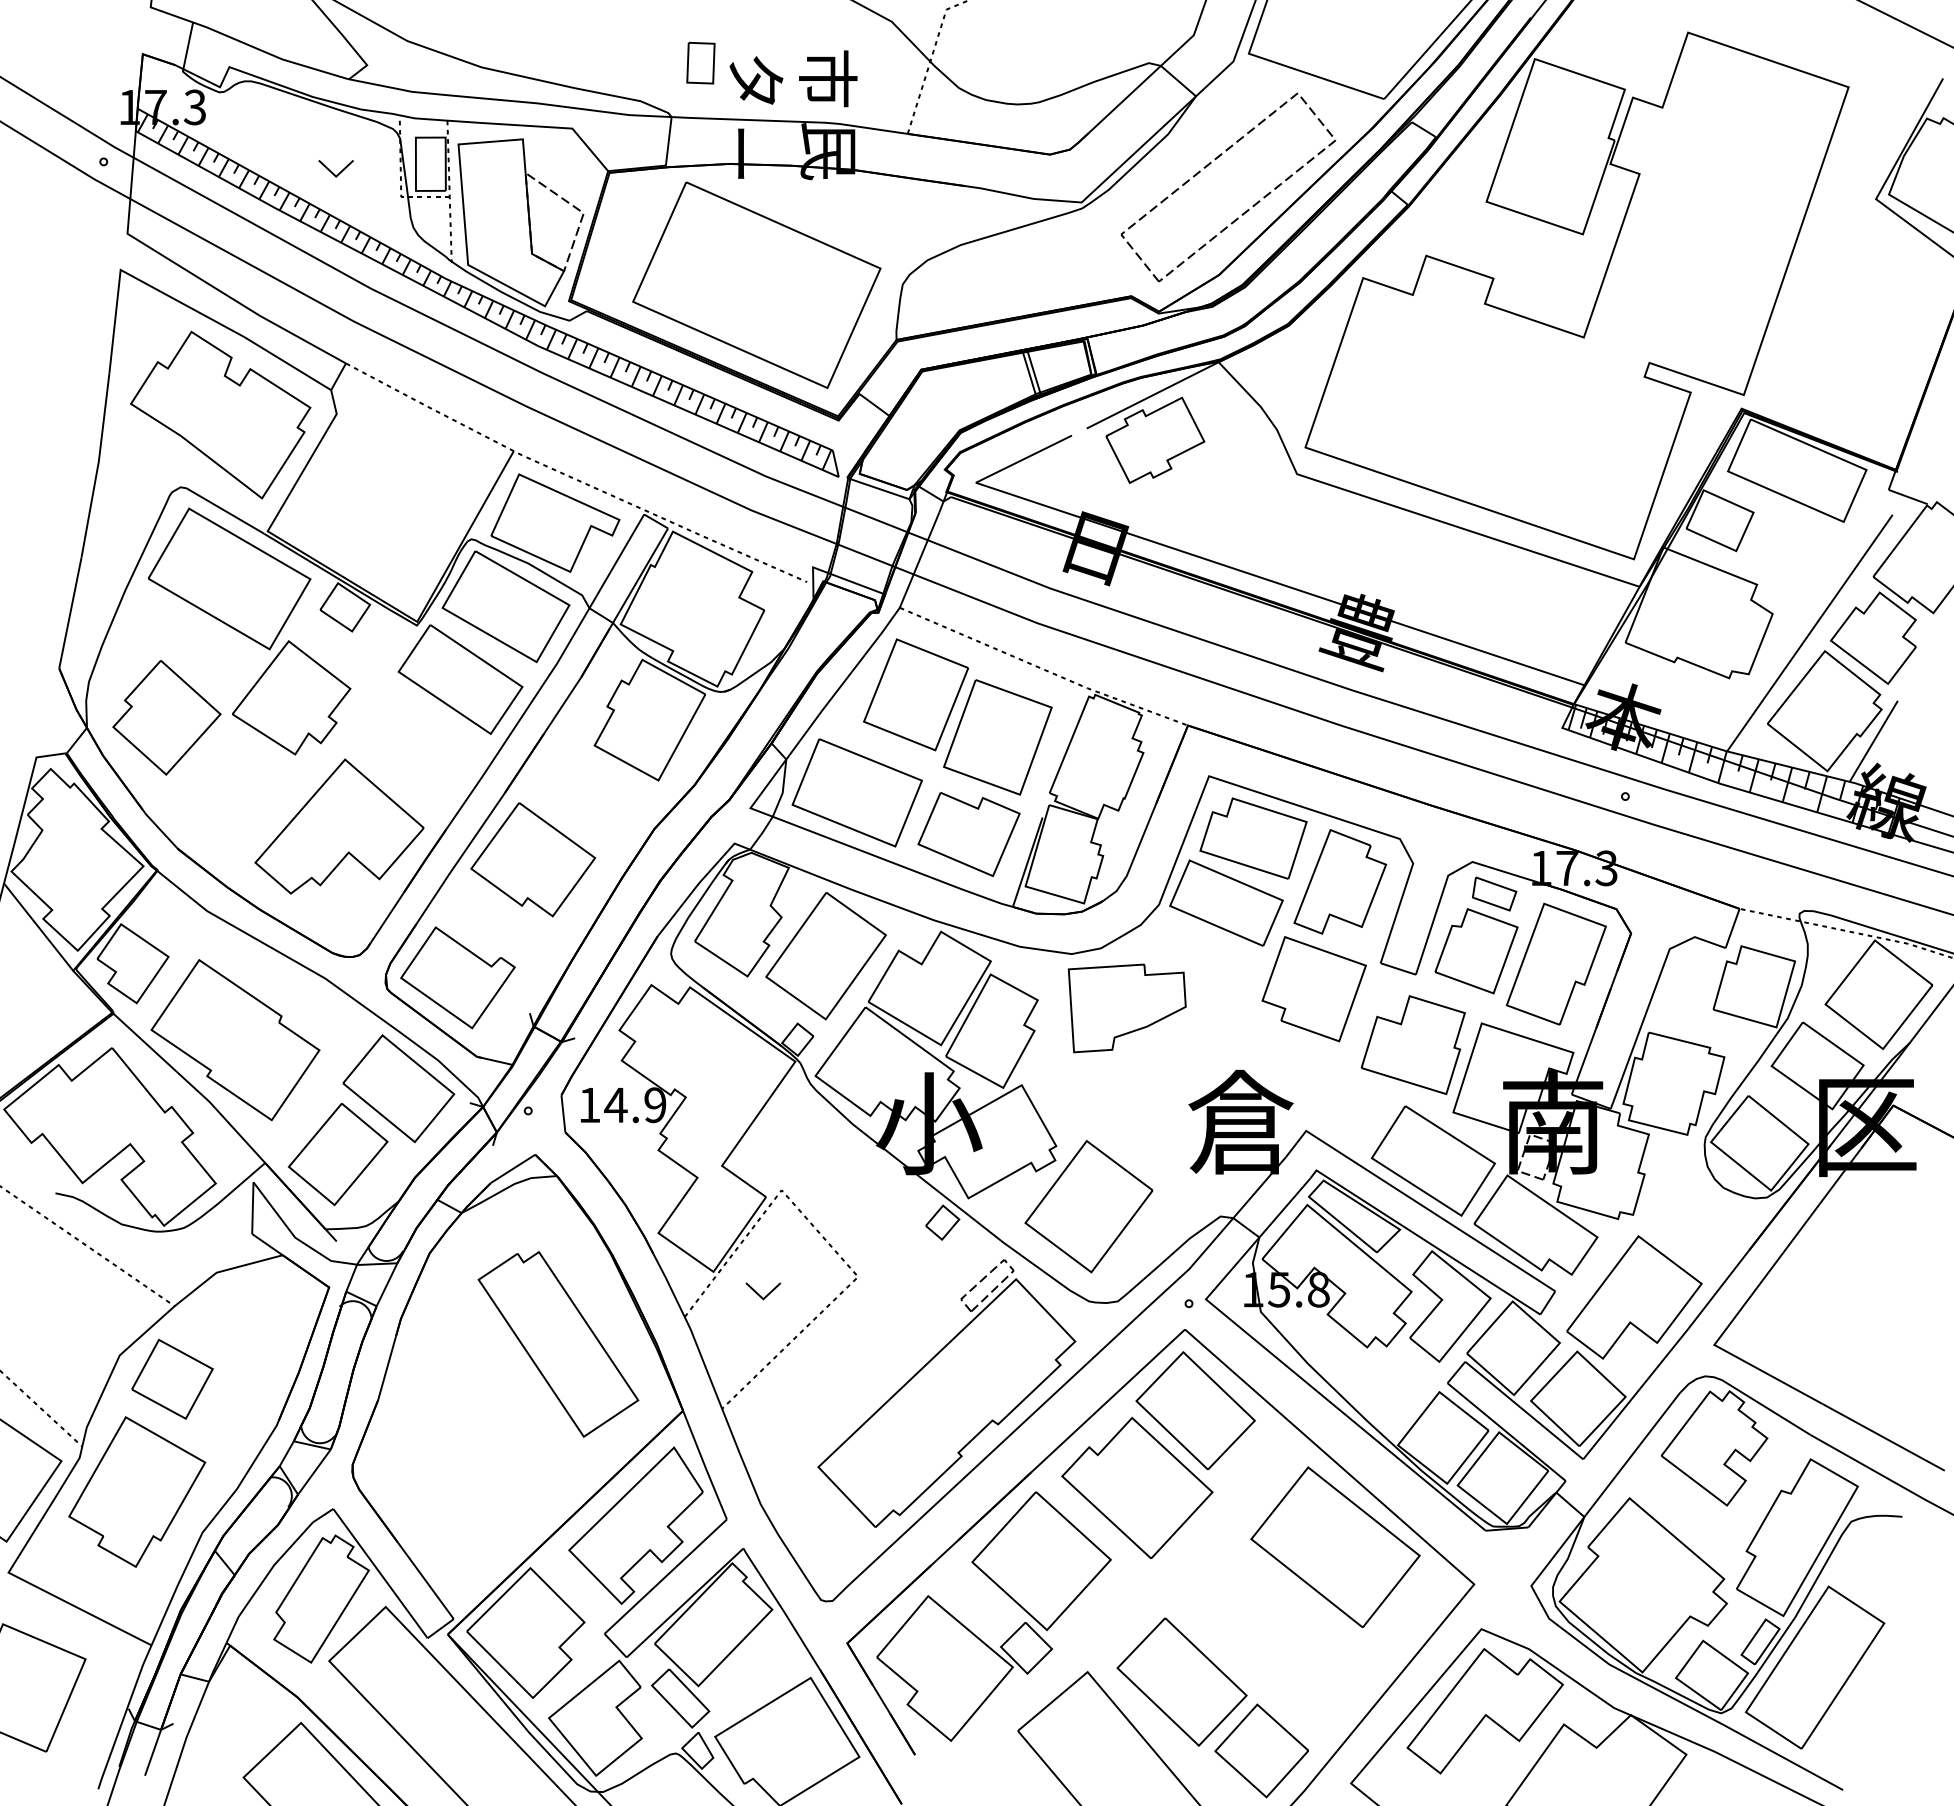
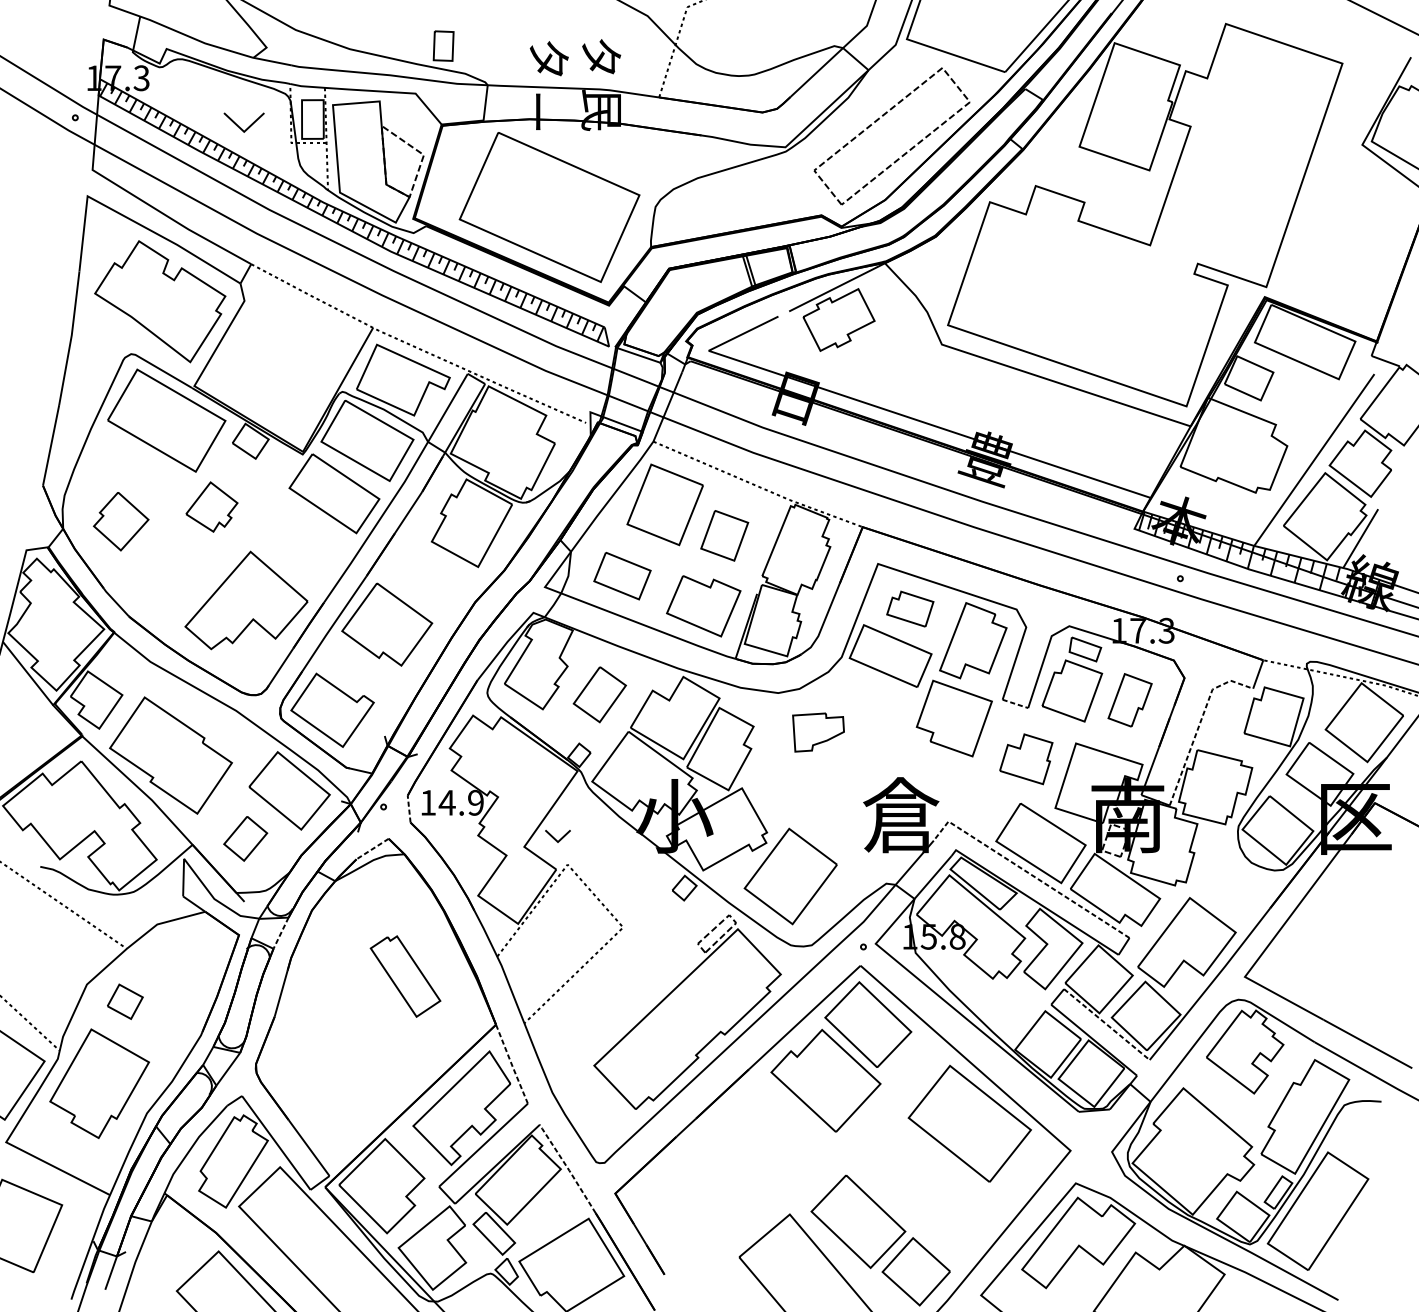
part: (700, 62) -> (443, 45), moved
text: (828, 78) -> (601, 57), 市 -> タ
part: (335, 168) -> (243, 122), size x1.6
part: (291, 697) -> (211, 506), size x0.6
part: (166, 717) -> (120, 521), size x0.7
part: (997, 737) -> (724, 535), size x0.6
part: (856, 792) -> (621, 575), size x0.6
part: (1253, 838) -> (910, 609), size x0.6
part: (825, 956) -> (599, 694), size x0.6
part: (1555, 963) -> (1129, 699), size x0.6
line: (1398, 968) -> (1015, 703), solid -> dashed
line: (1651, 999) -> (1199, 726), solid -> dashed
part: (1126, 1008) -> (818, 732), size x0.6
part: (1412, 1045) -> (1025, 759), size x0.7
line: (563, 1113) -> (409, 808), solid -> dashed
part: (338, 1154) -> (245, 838), size x0.6
line: (512, 1169) -> (372, 849), solid -> dashed
line: (1416, 1201) -> (1028, 872), solid -> dashed
line: (387, 1284) -> (281, 933), solid -> dashed
part: (763, 1291) -> (558, 836), moved
part: (558, 1344) -> (405, 976), size x0.6
part: (172, 1378) -> (125, 1001), size x0.6
line: (1524, 1410) -> (1107, 1024), solid -> dashed
line: (704, 1465) -> (511, 1064), solid -> dashed
part: (1010, 1598) -> (733, 1161), removed
line: (781, 1608) -> (567, 1168), solid -> dashed

